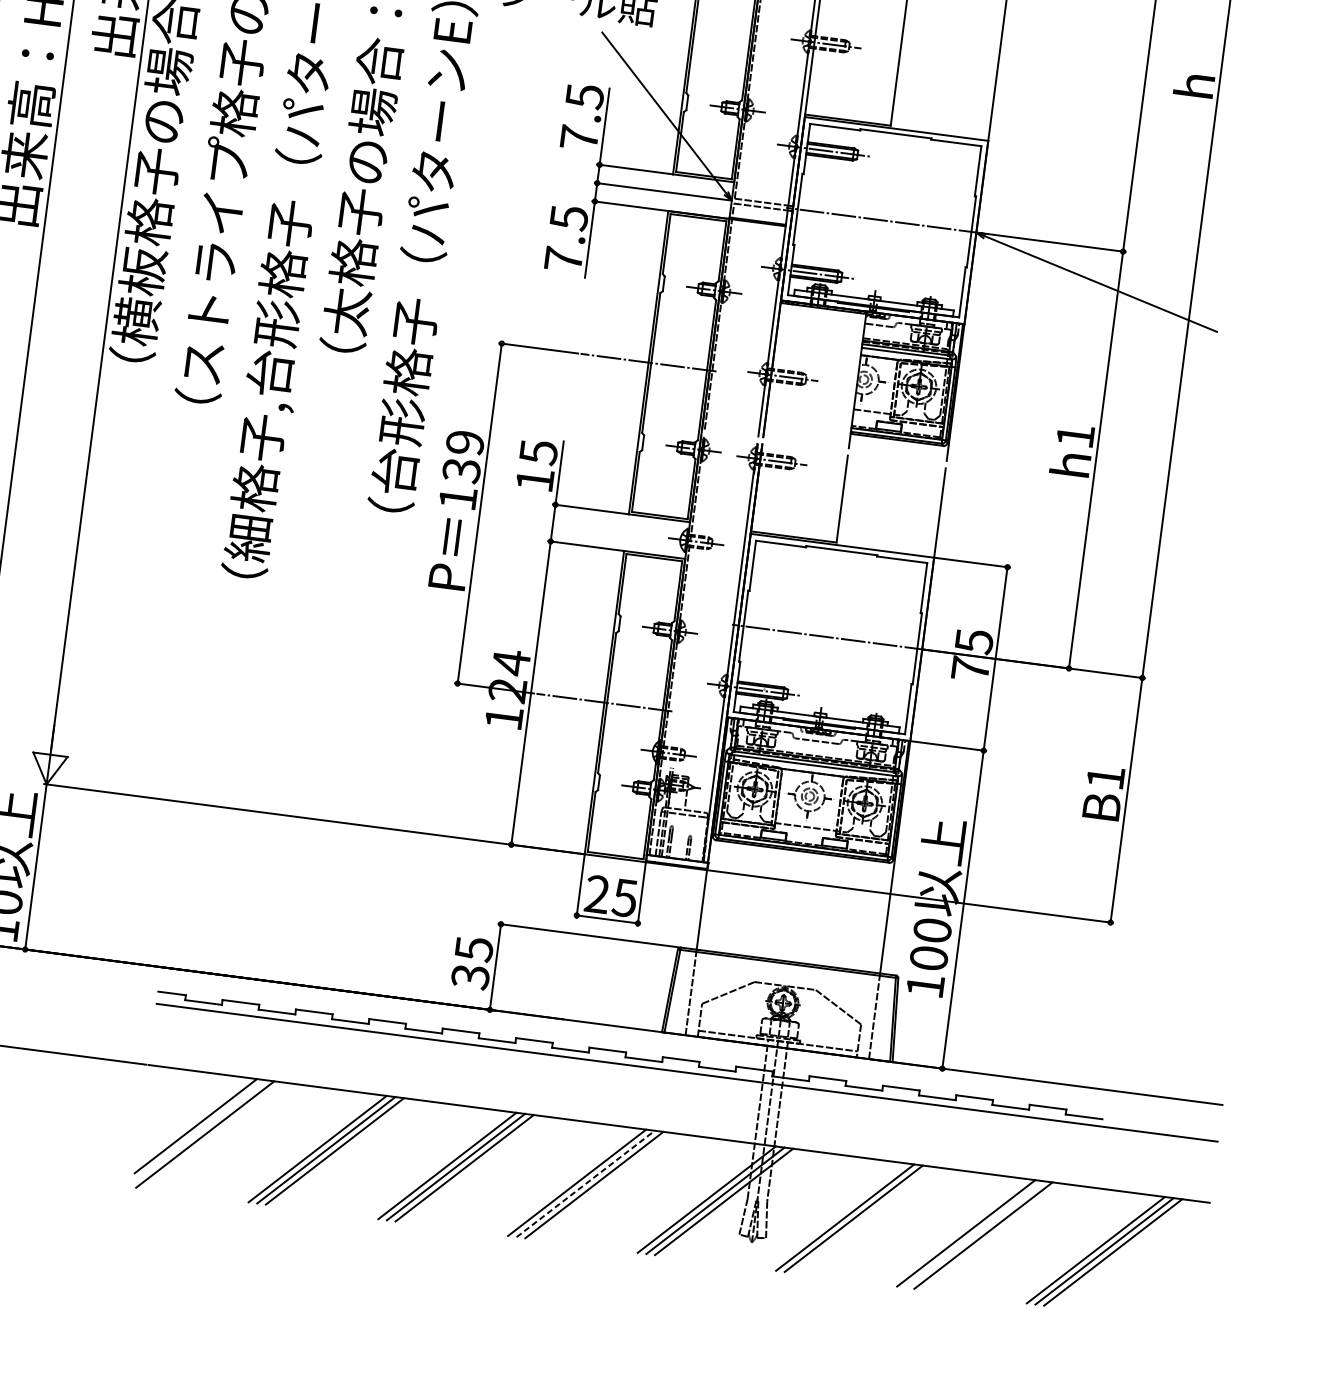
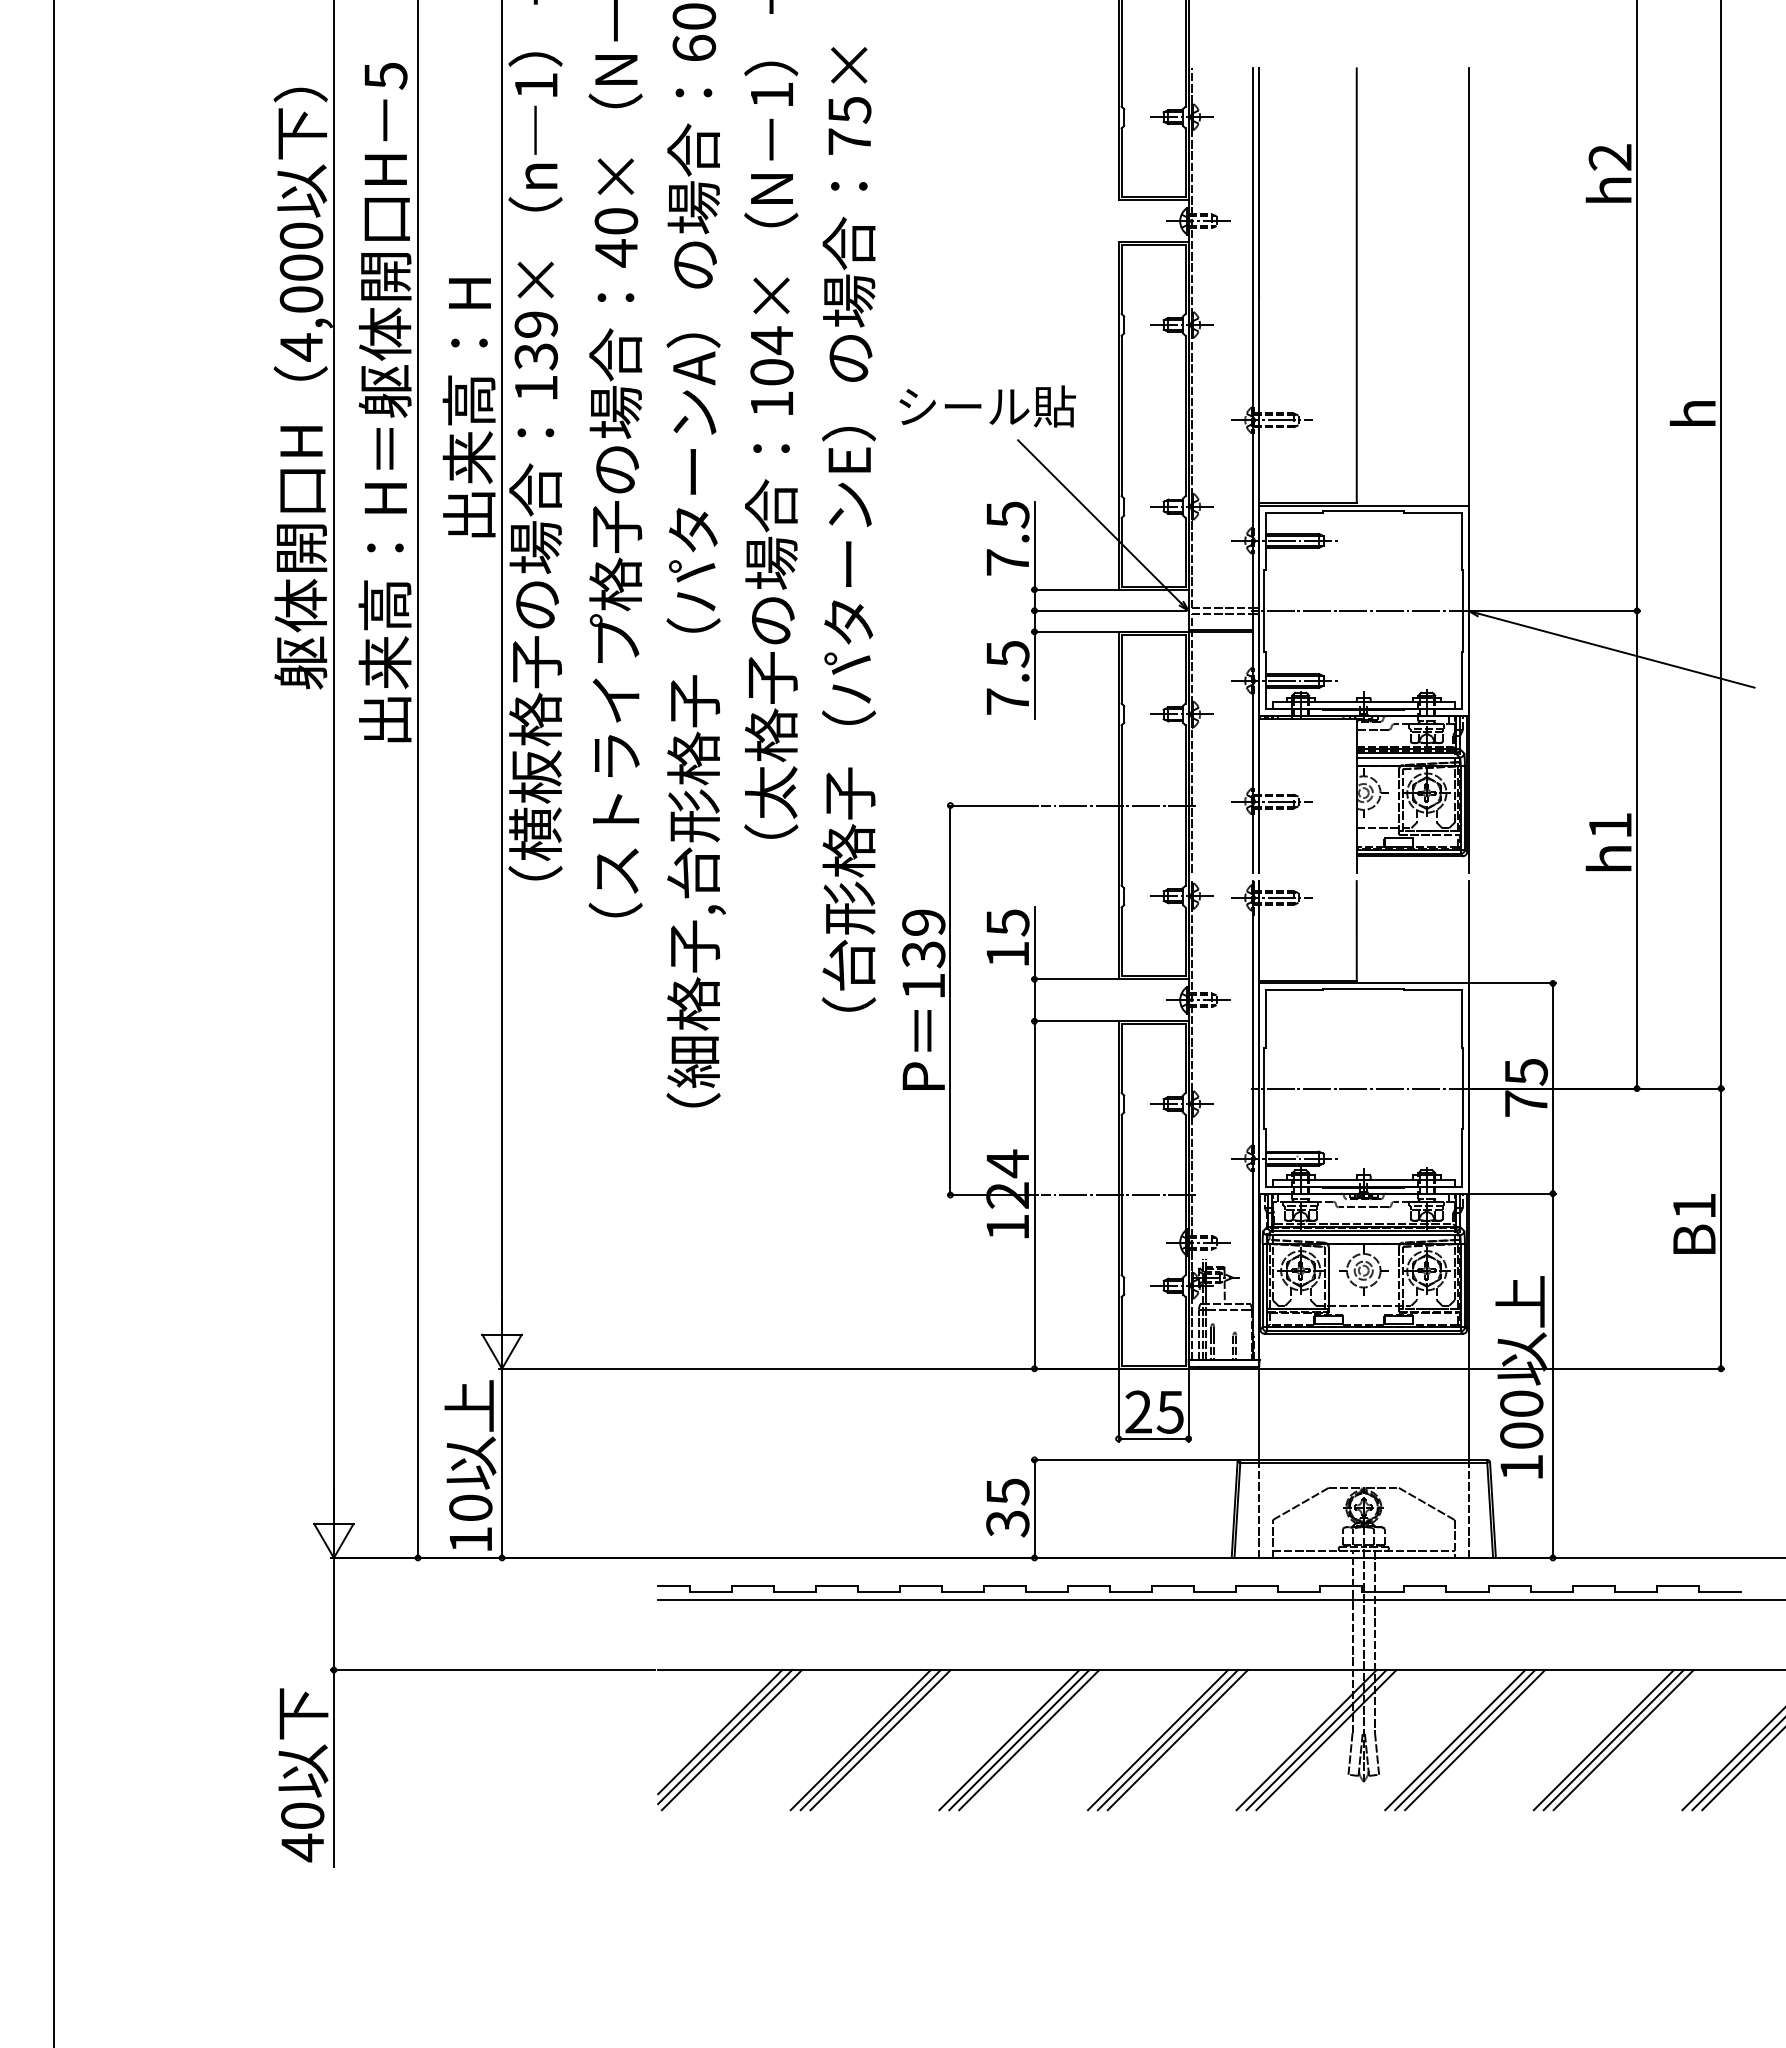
line: (199, 1131) -> (725, 1737), added
line: (586, 1183) -> (1168, 1739), dashed -> solid
line: (836, 1216) -> (1455, 1740), added
line: (974, 1234) -> (1613, 1740), added

